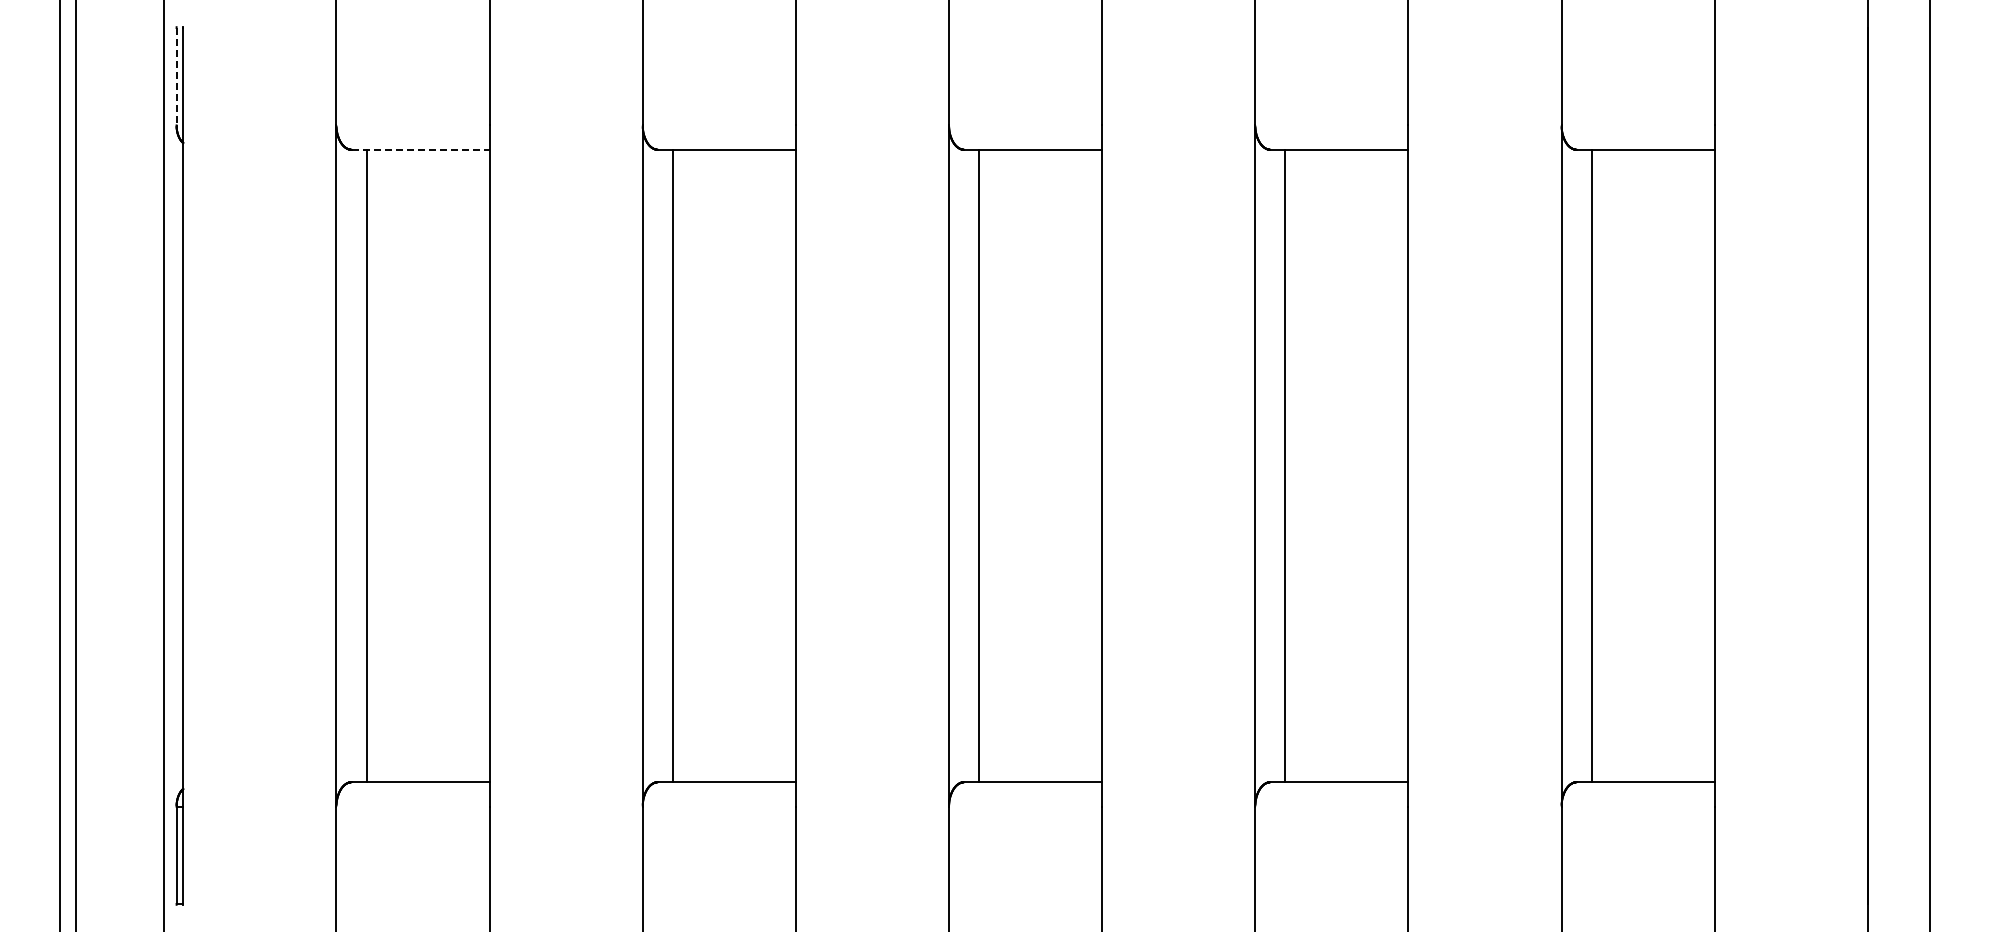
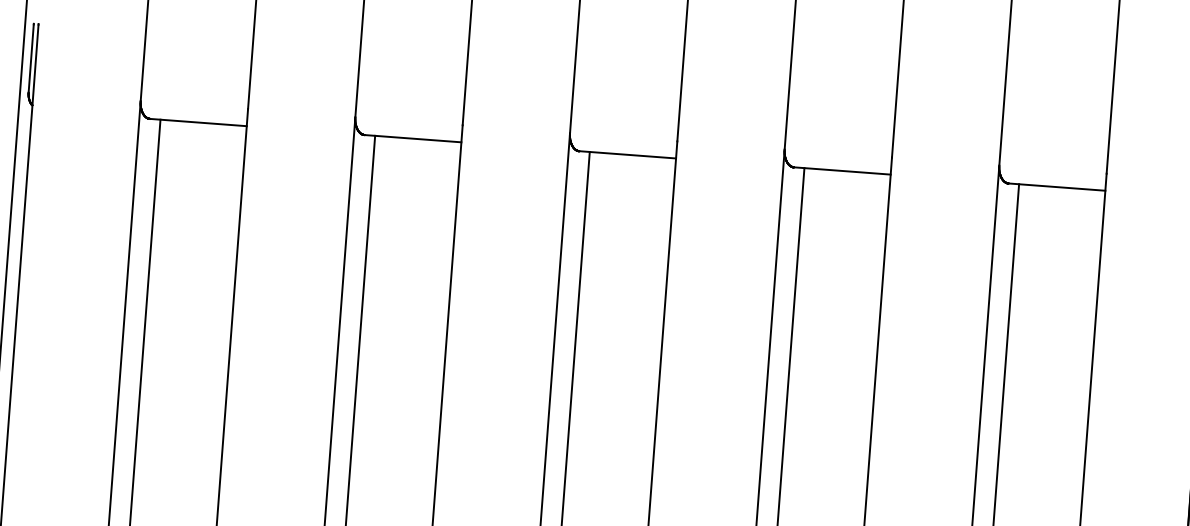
line: (176, 76) -> (31, 58), dashed -> solid
line: (421, 149) -> (199, 122), dashed -> solid

